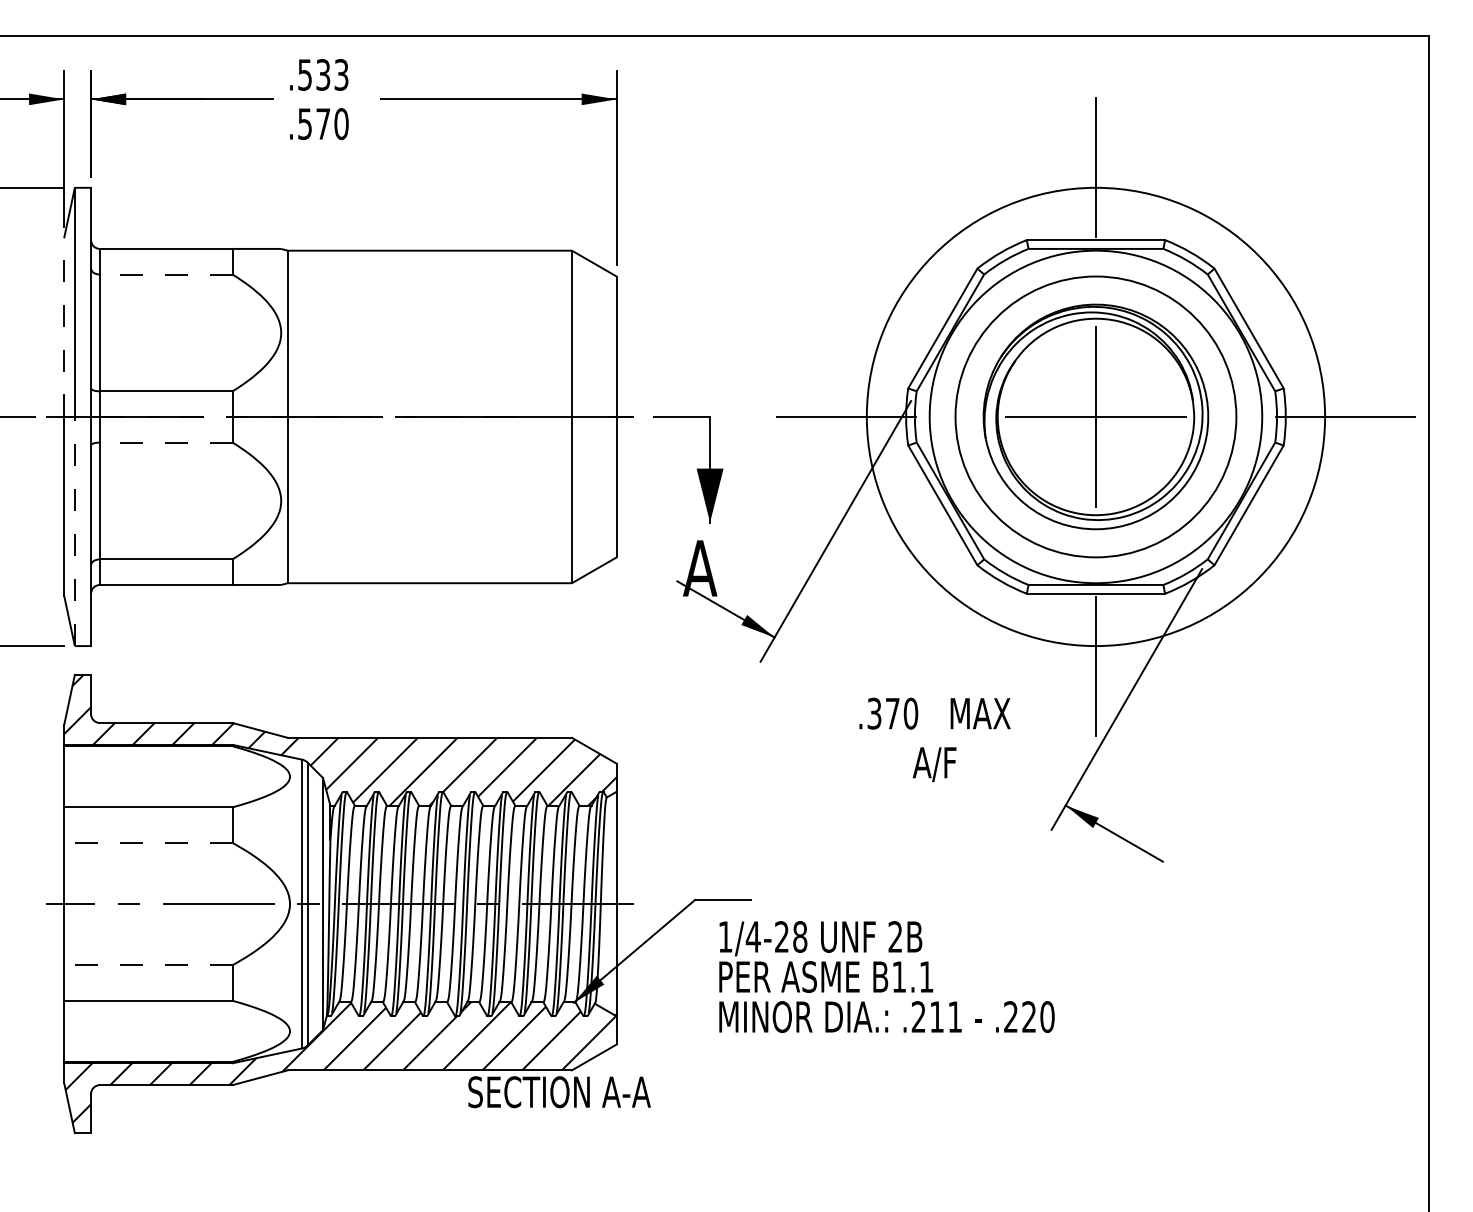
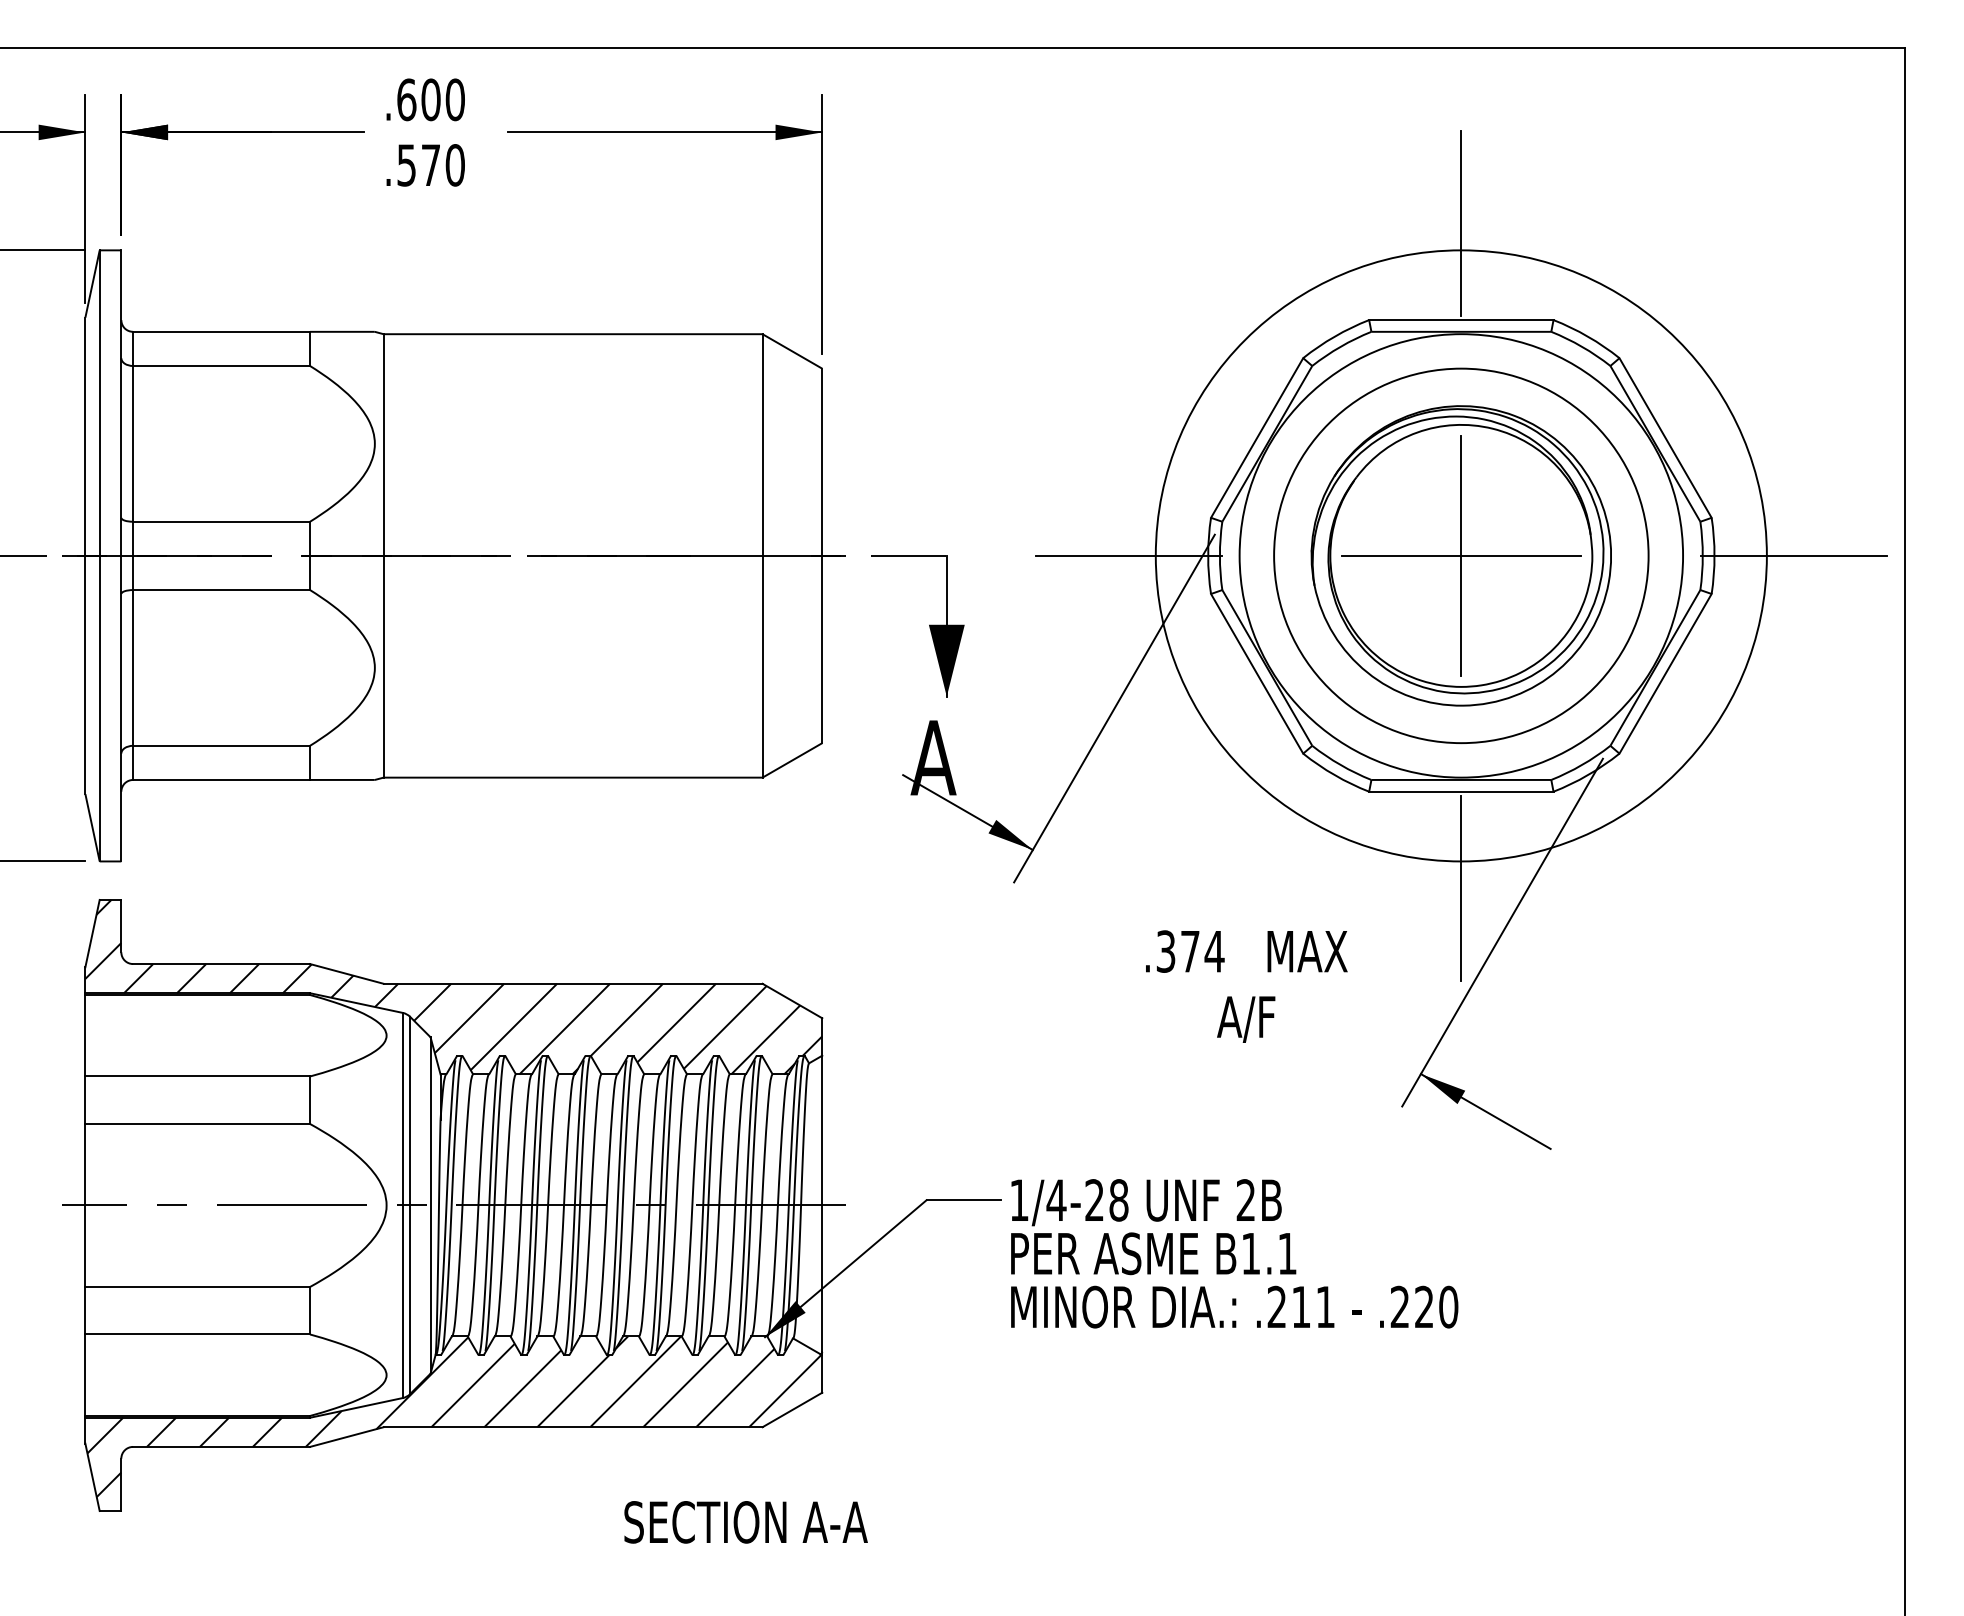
text: (322, 74) -> (430, 99), .533 -> .600
line: (166, 274) -> (221, 365), dashed -> solid
line: (64, 327) -> (85, 436), dashed -> solid
line: (166, 442) -> (221, 590), dashed -> solid
line: (74, 531) -> (99, 708), dashed -> solid
text: (910, 713) -> (1214, 951), .370 -> .374
line: (148, 842) -> (197, 1123), dashed -> solid
line: (148, 964) -> (197, 1286), dashed -> solid
text: (886, 976) -> (1234, 1253), moved
text: (559, 1092) -> (745, 1522), moved

